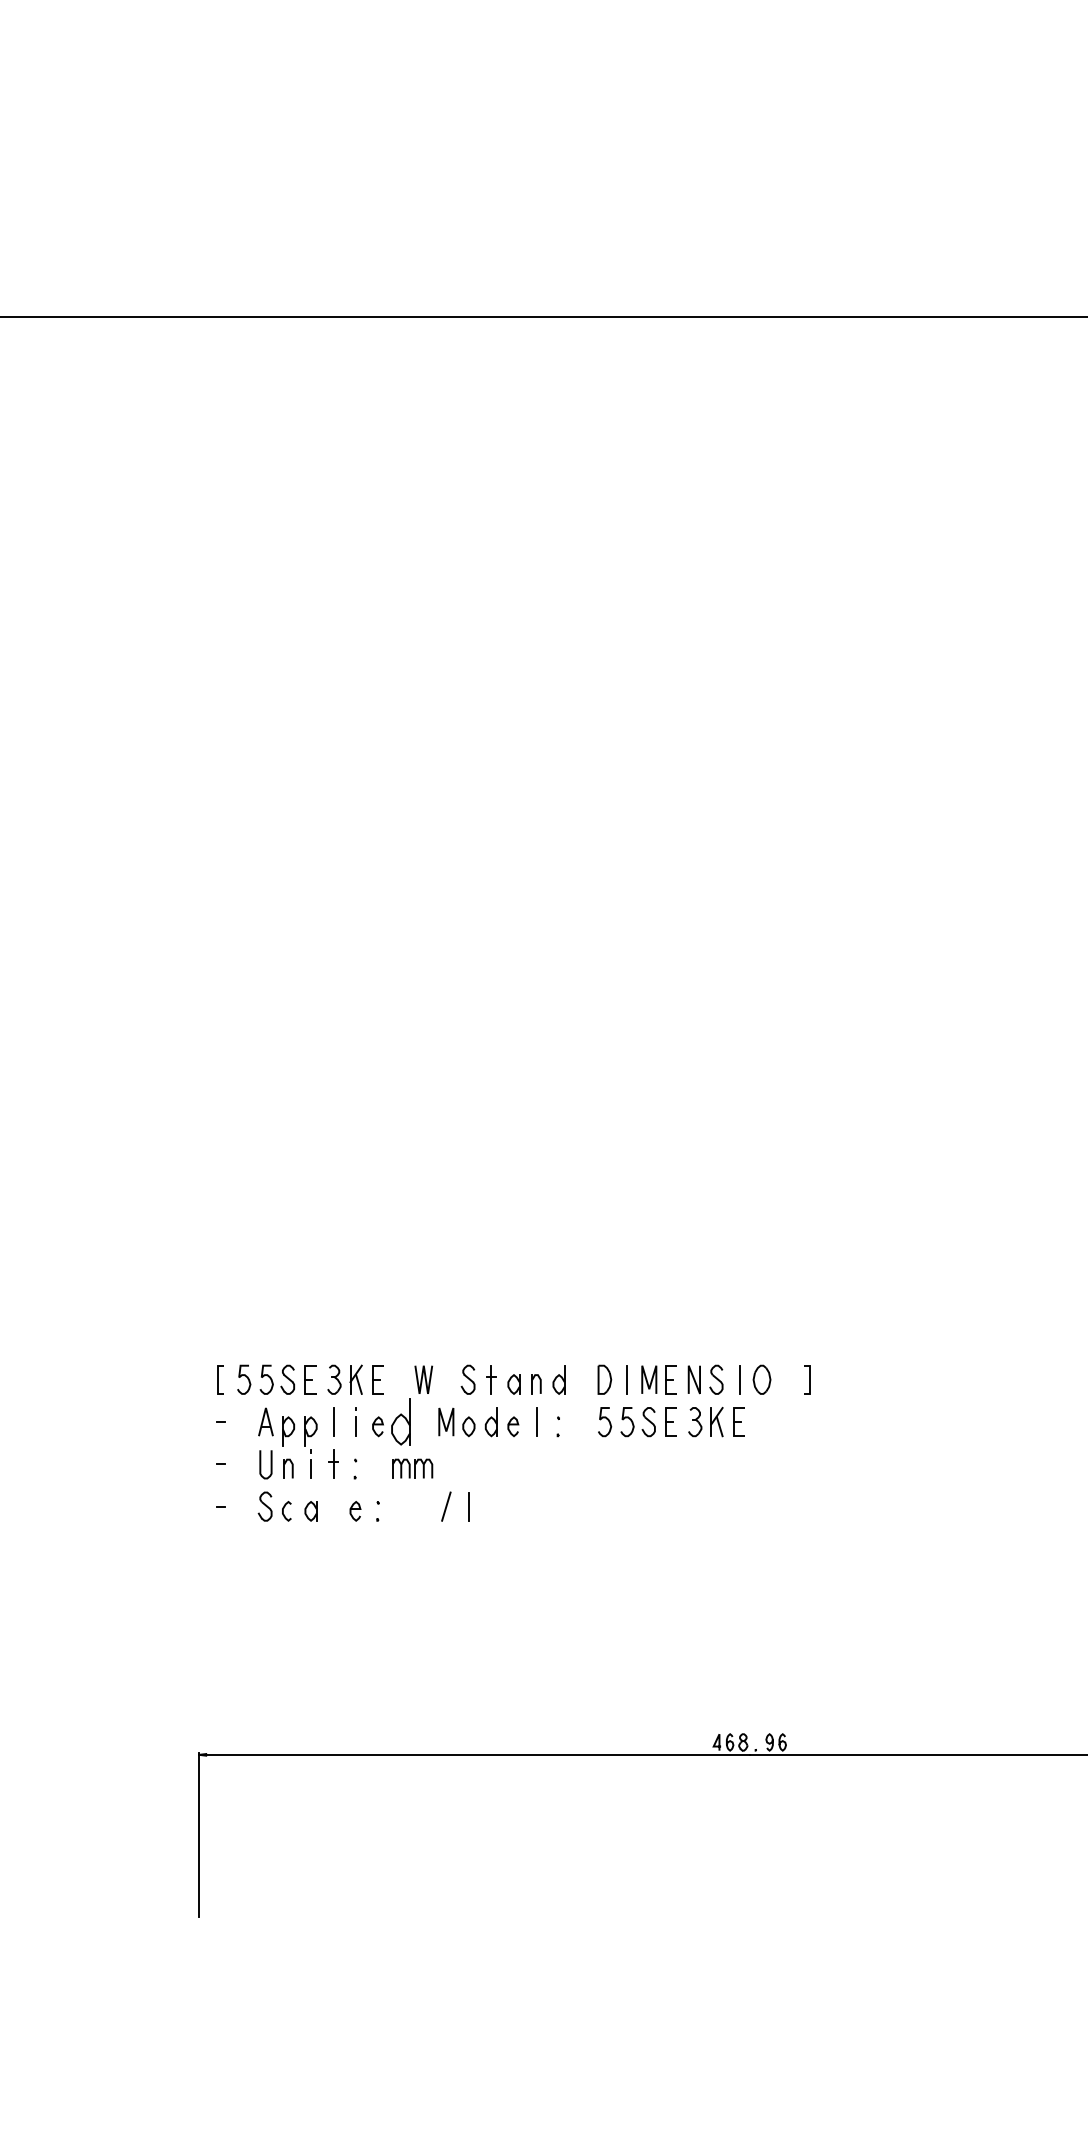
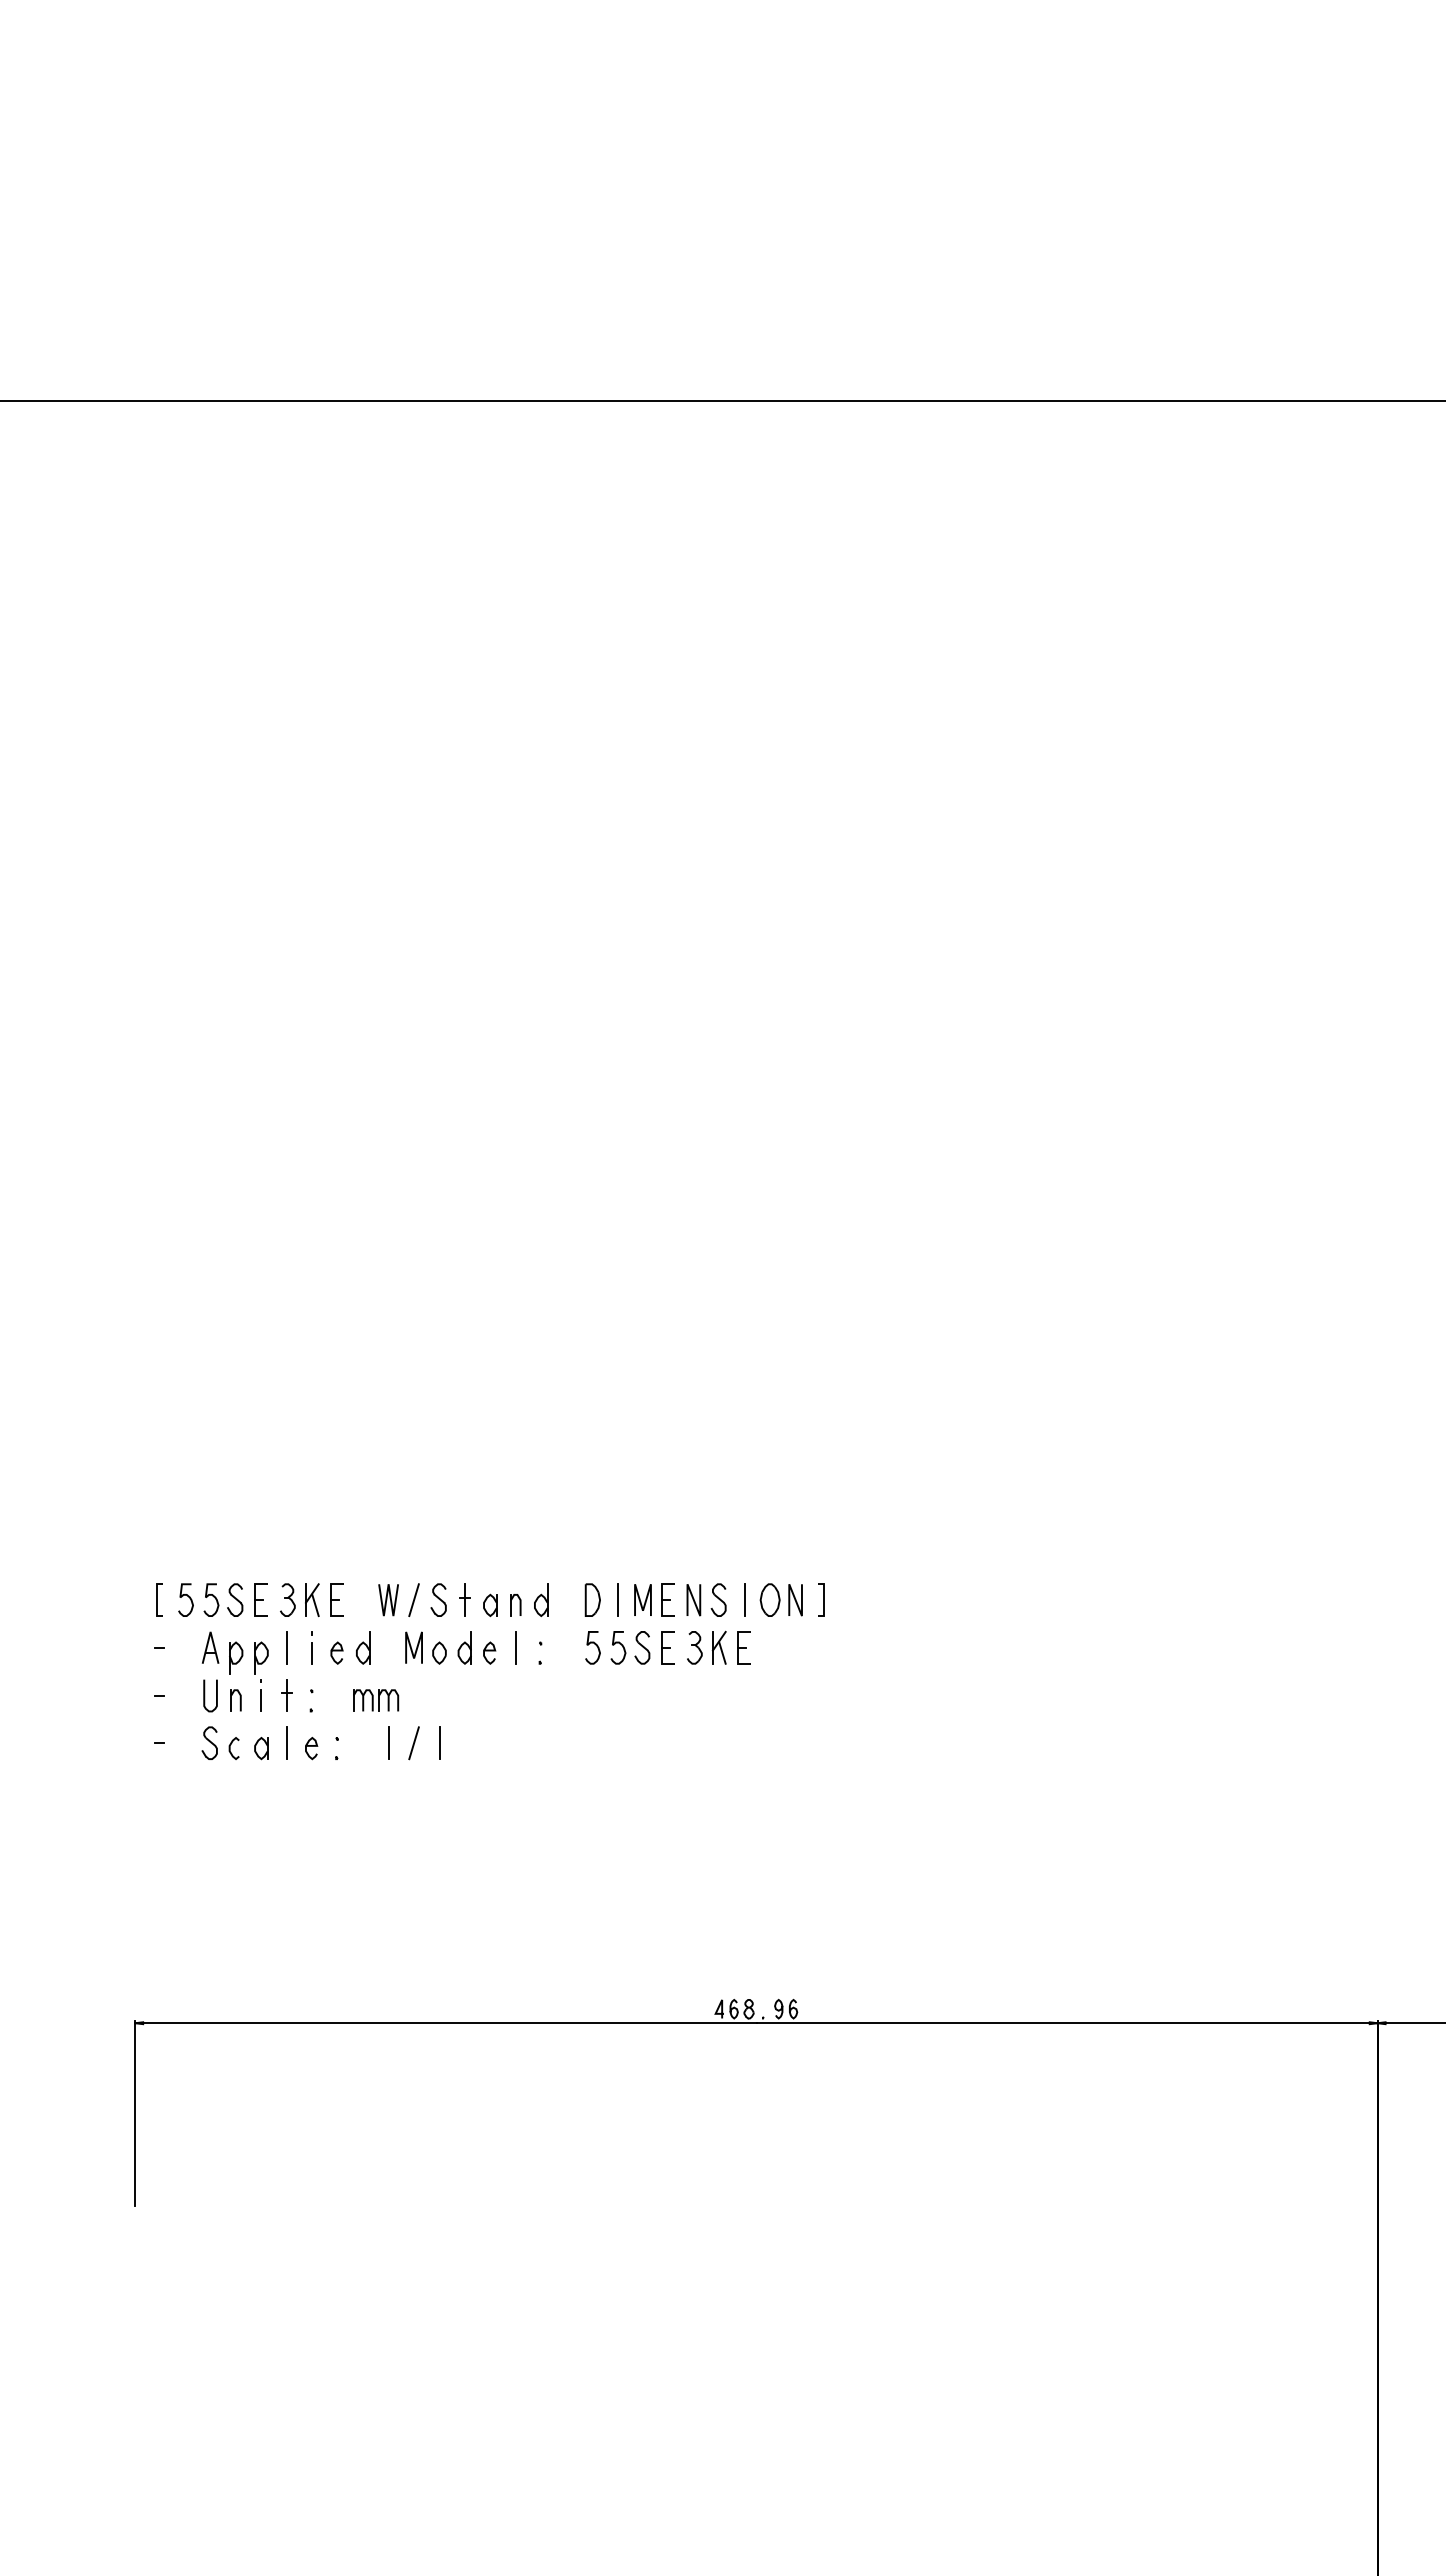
line: (445, 1380) -> (413, 1600), added
line: (784, 1380) -> (795, 1600), added
part: (401, 1421) -> (363, 1647), size x0.62
line: (333, 1506) -> (286, 1743), added
line: (423, 1506) -> (388, 1743), added

